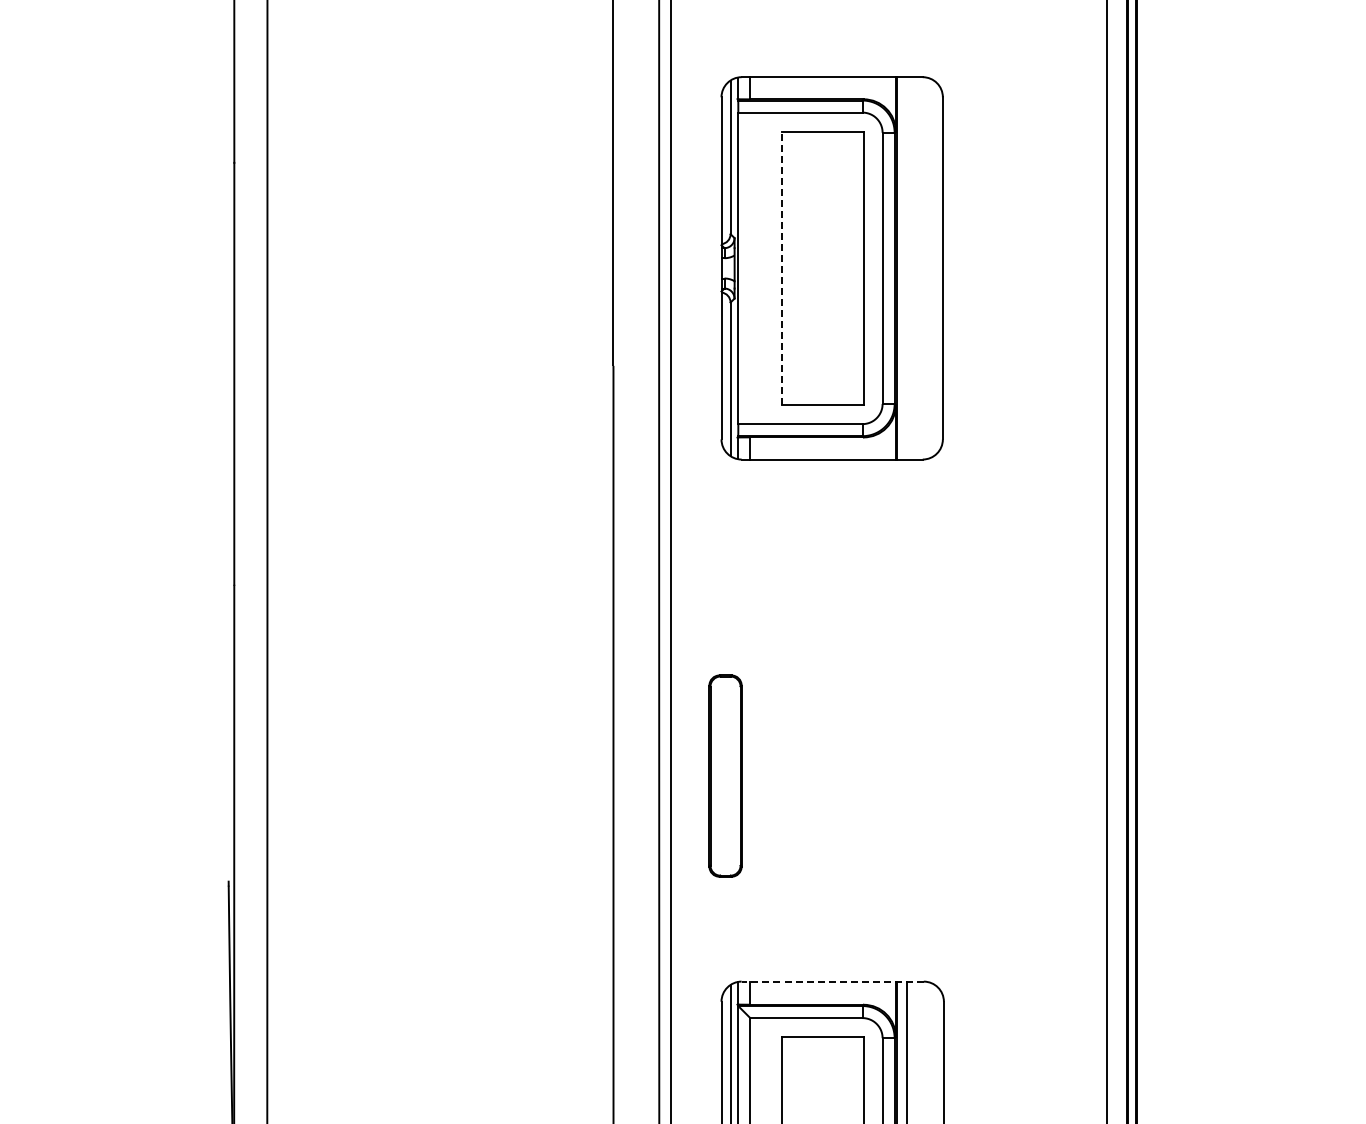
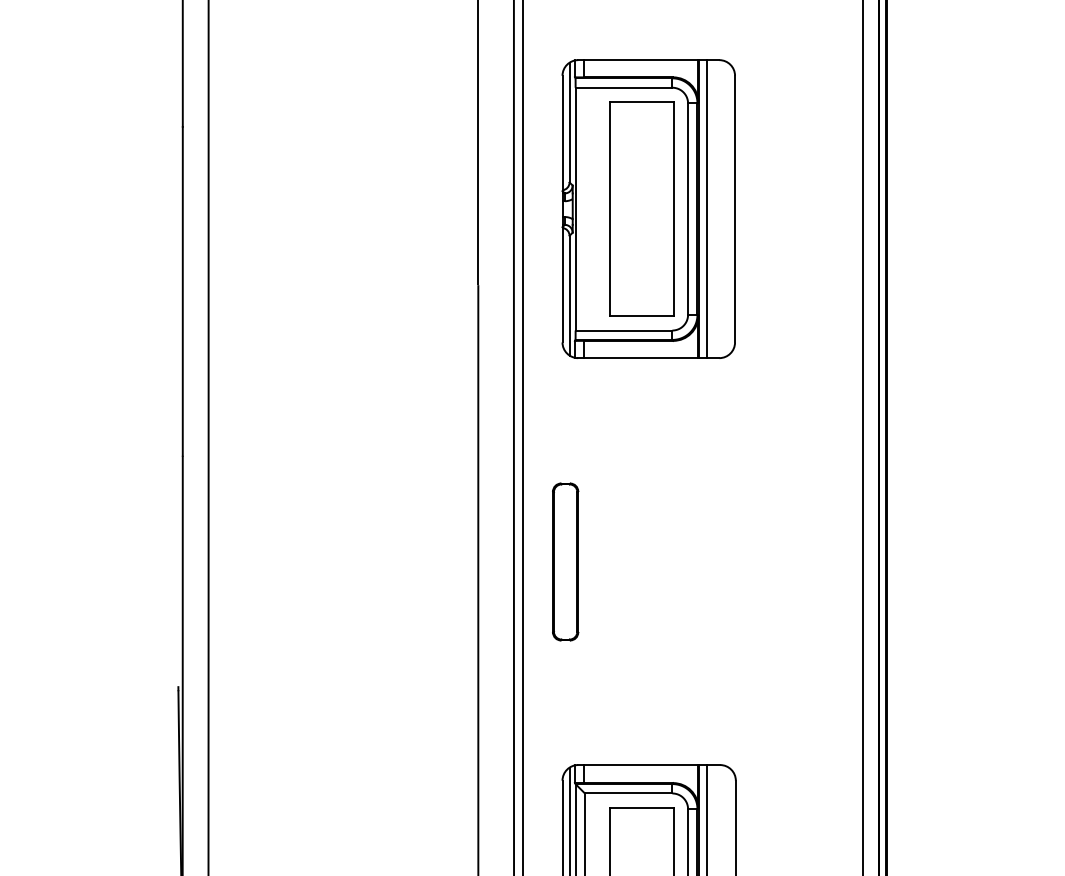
line: (781, 268) -> (609, 209), dashed -> solid
line: (906, 268) -> (706, 209), added
part: (725, 775) -> (565, 561), moved
line: (832, 981) -> (649, 764), dashed -> solid

